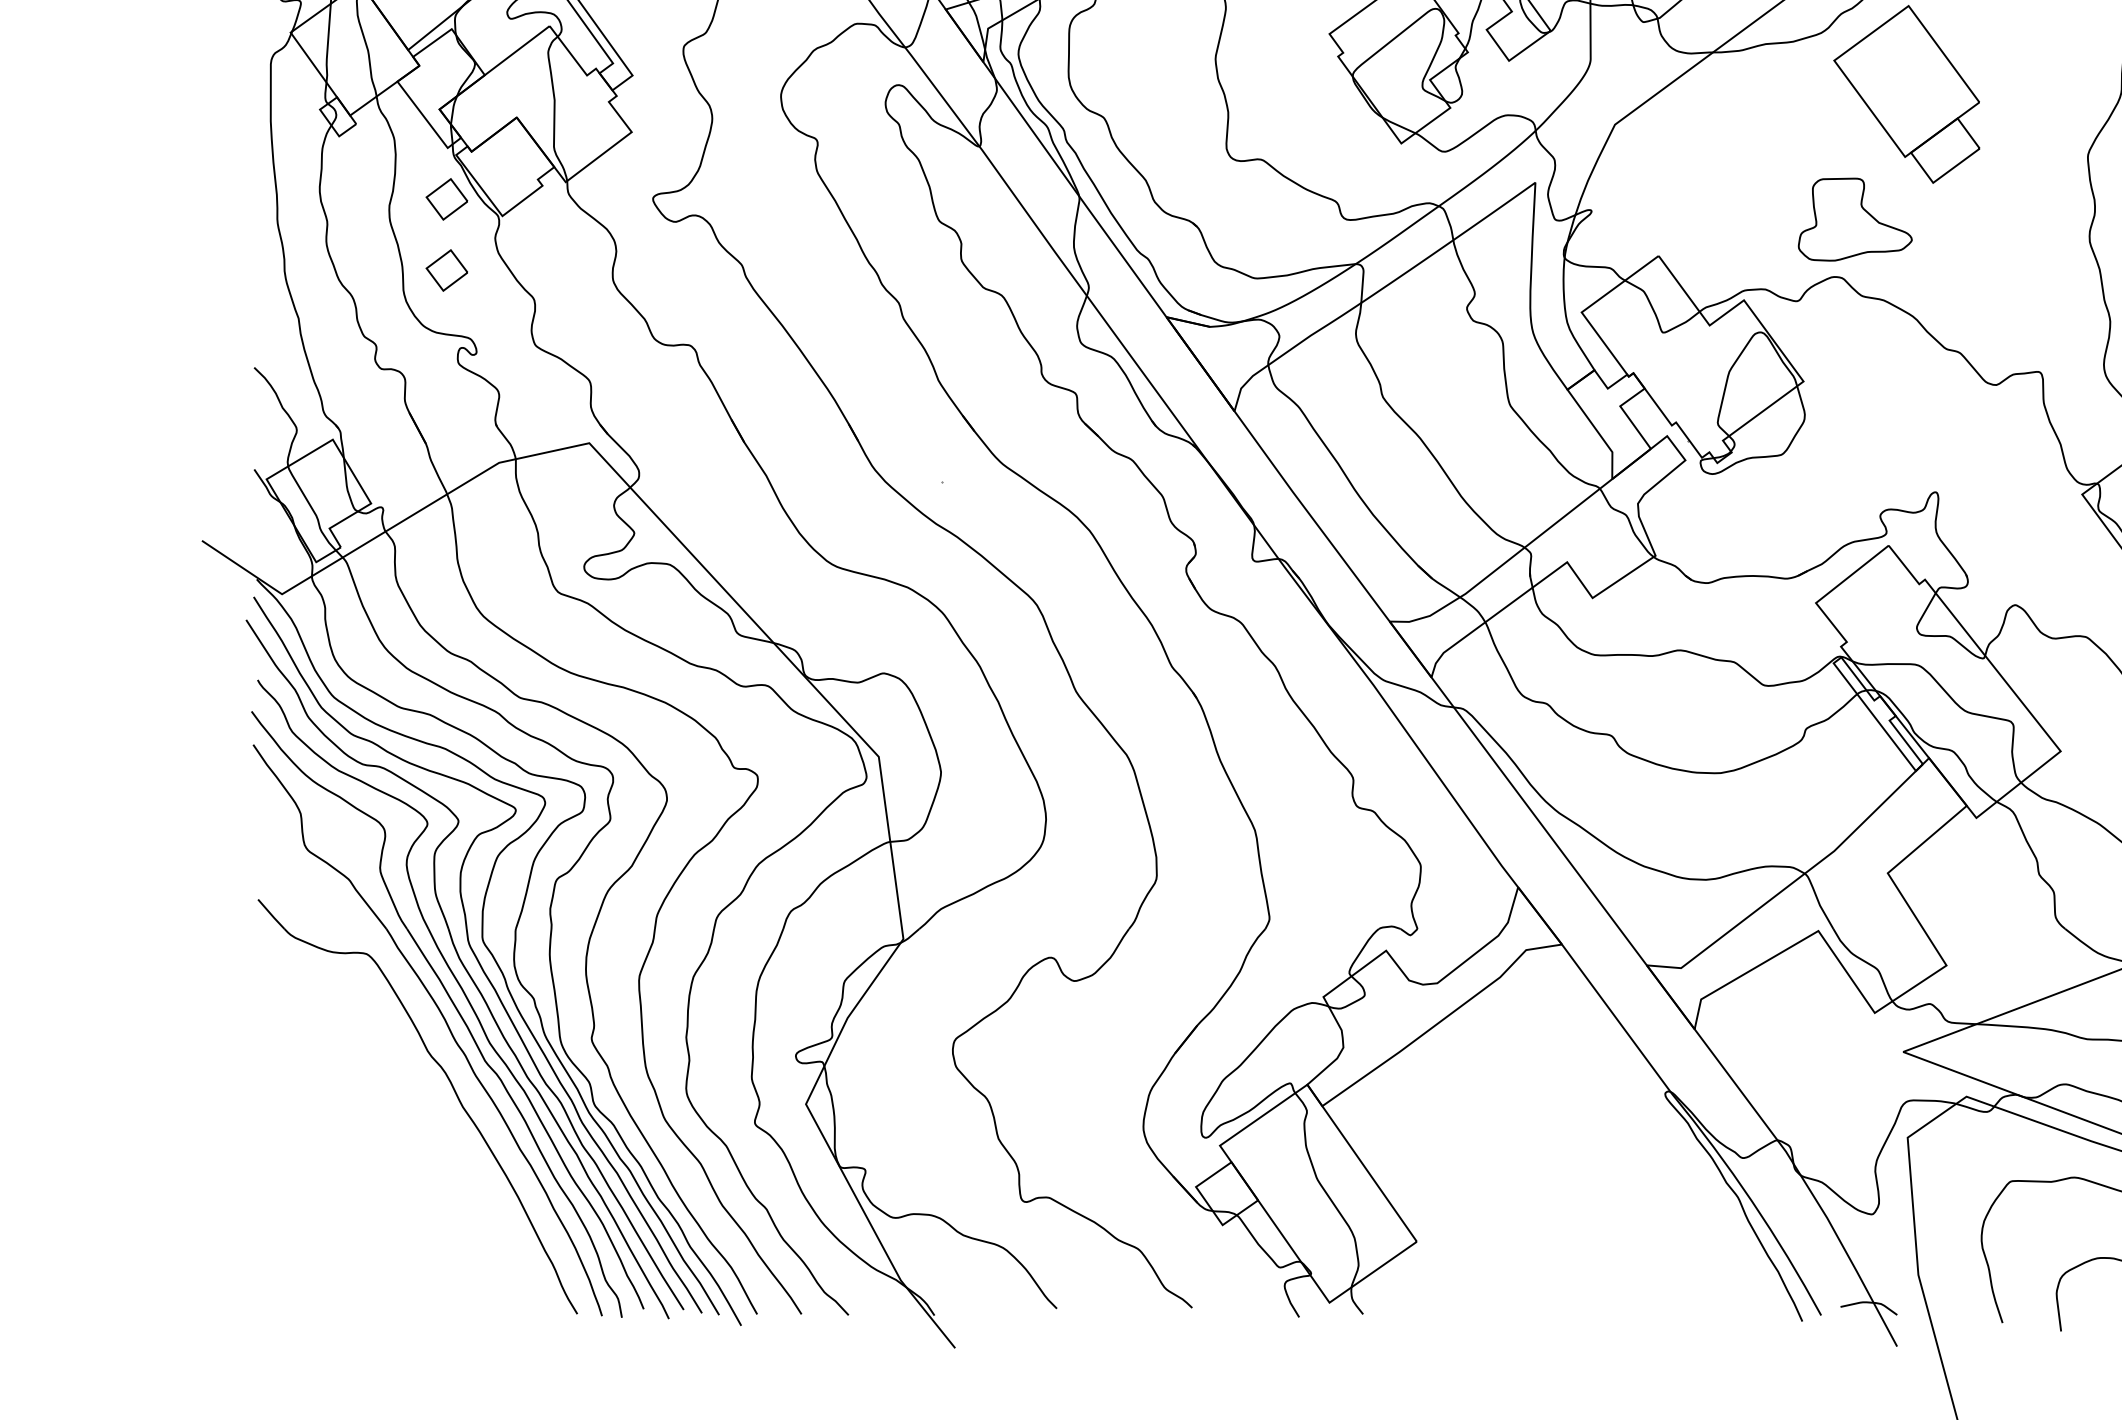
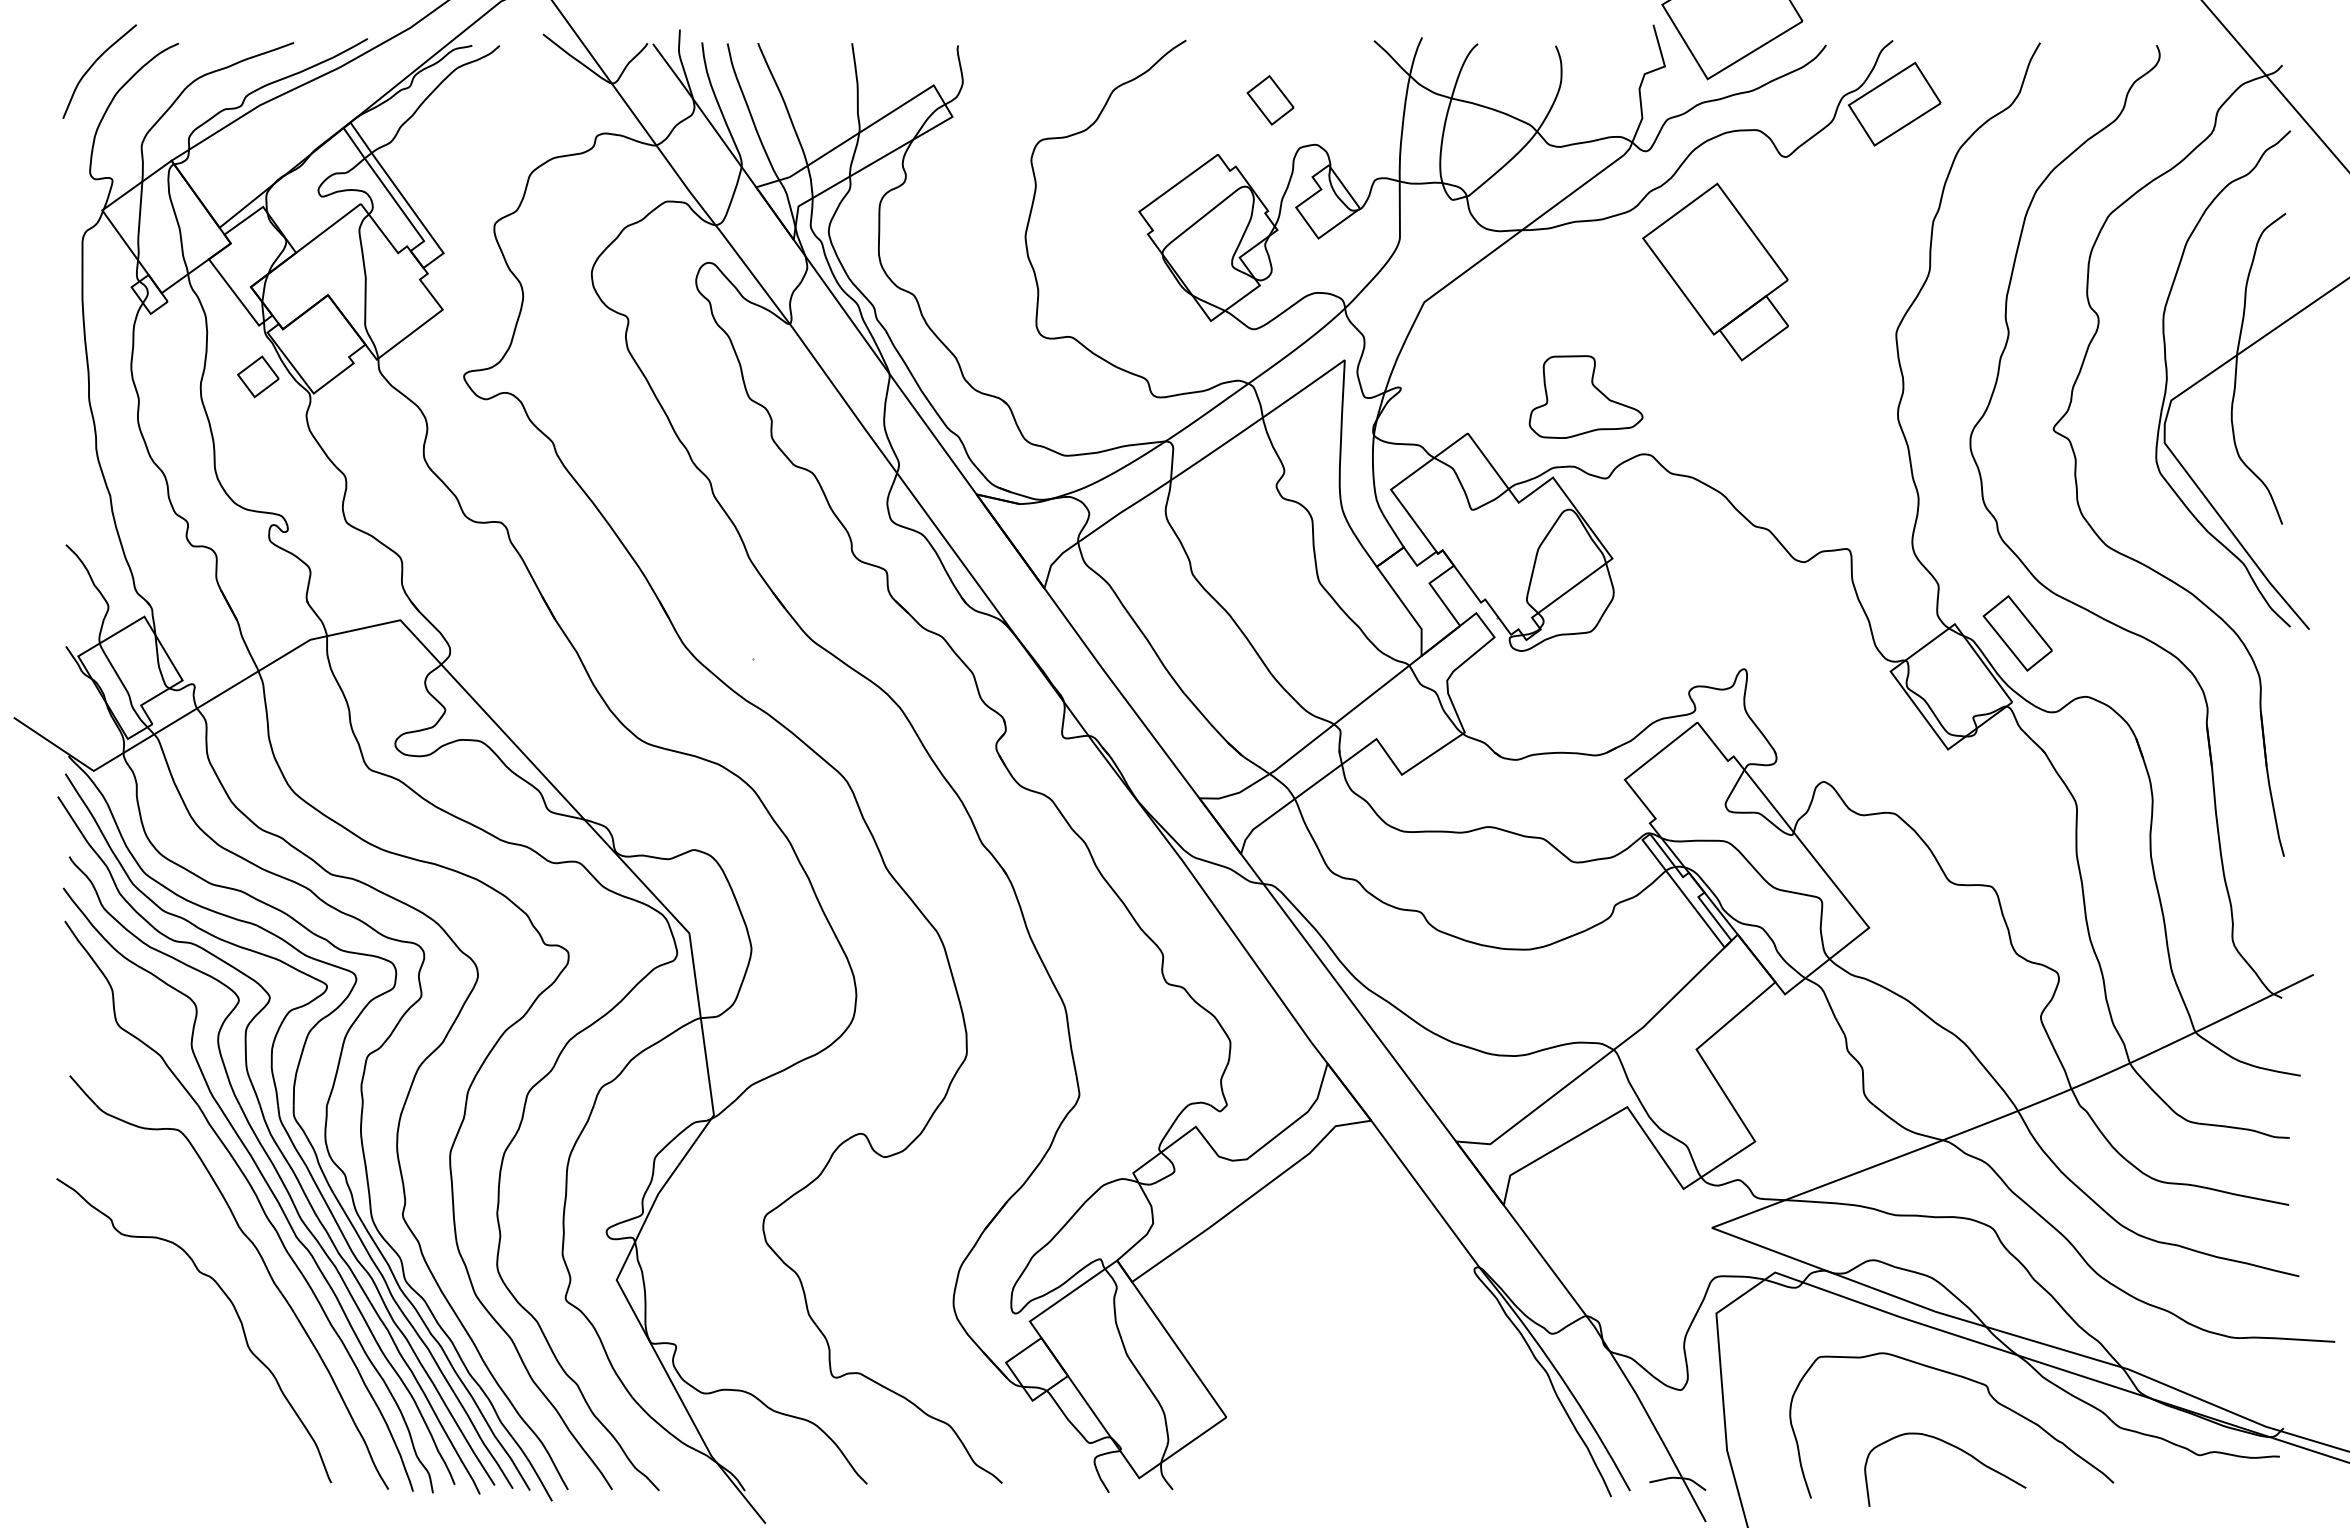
part: (1854, 219) -> (1585, 396), moved
part: (447, 270) -> (258, 447), removed
curve: (423, 1134) -> (234, 1310), added

